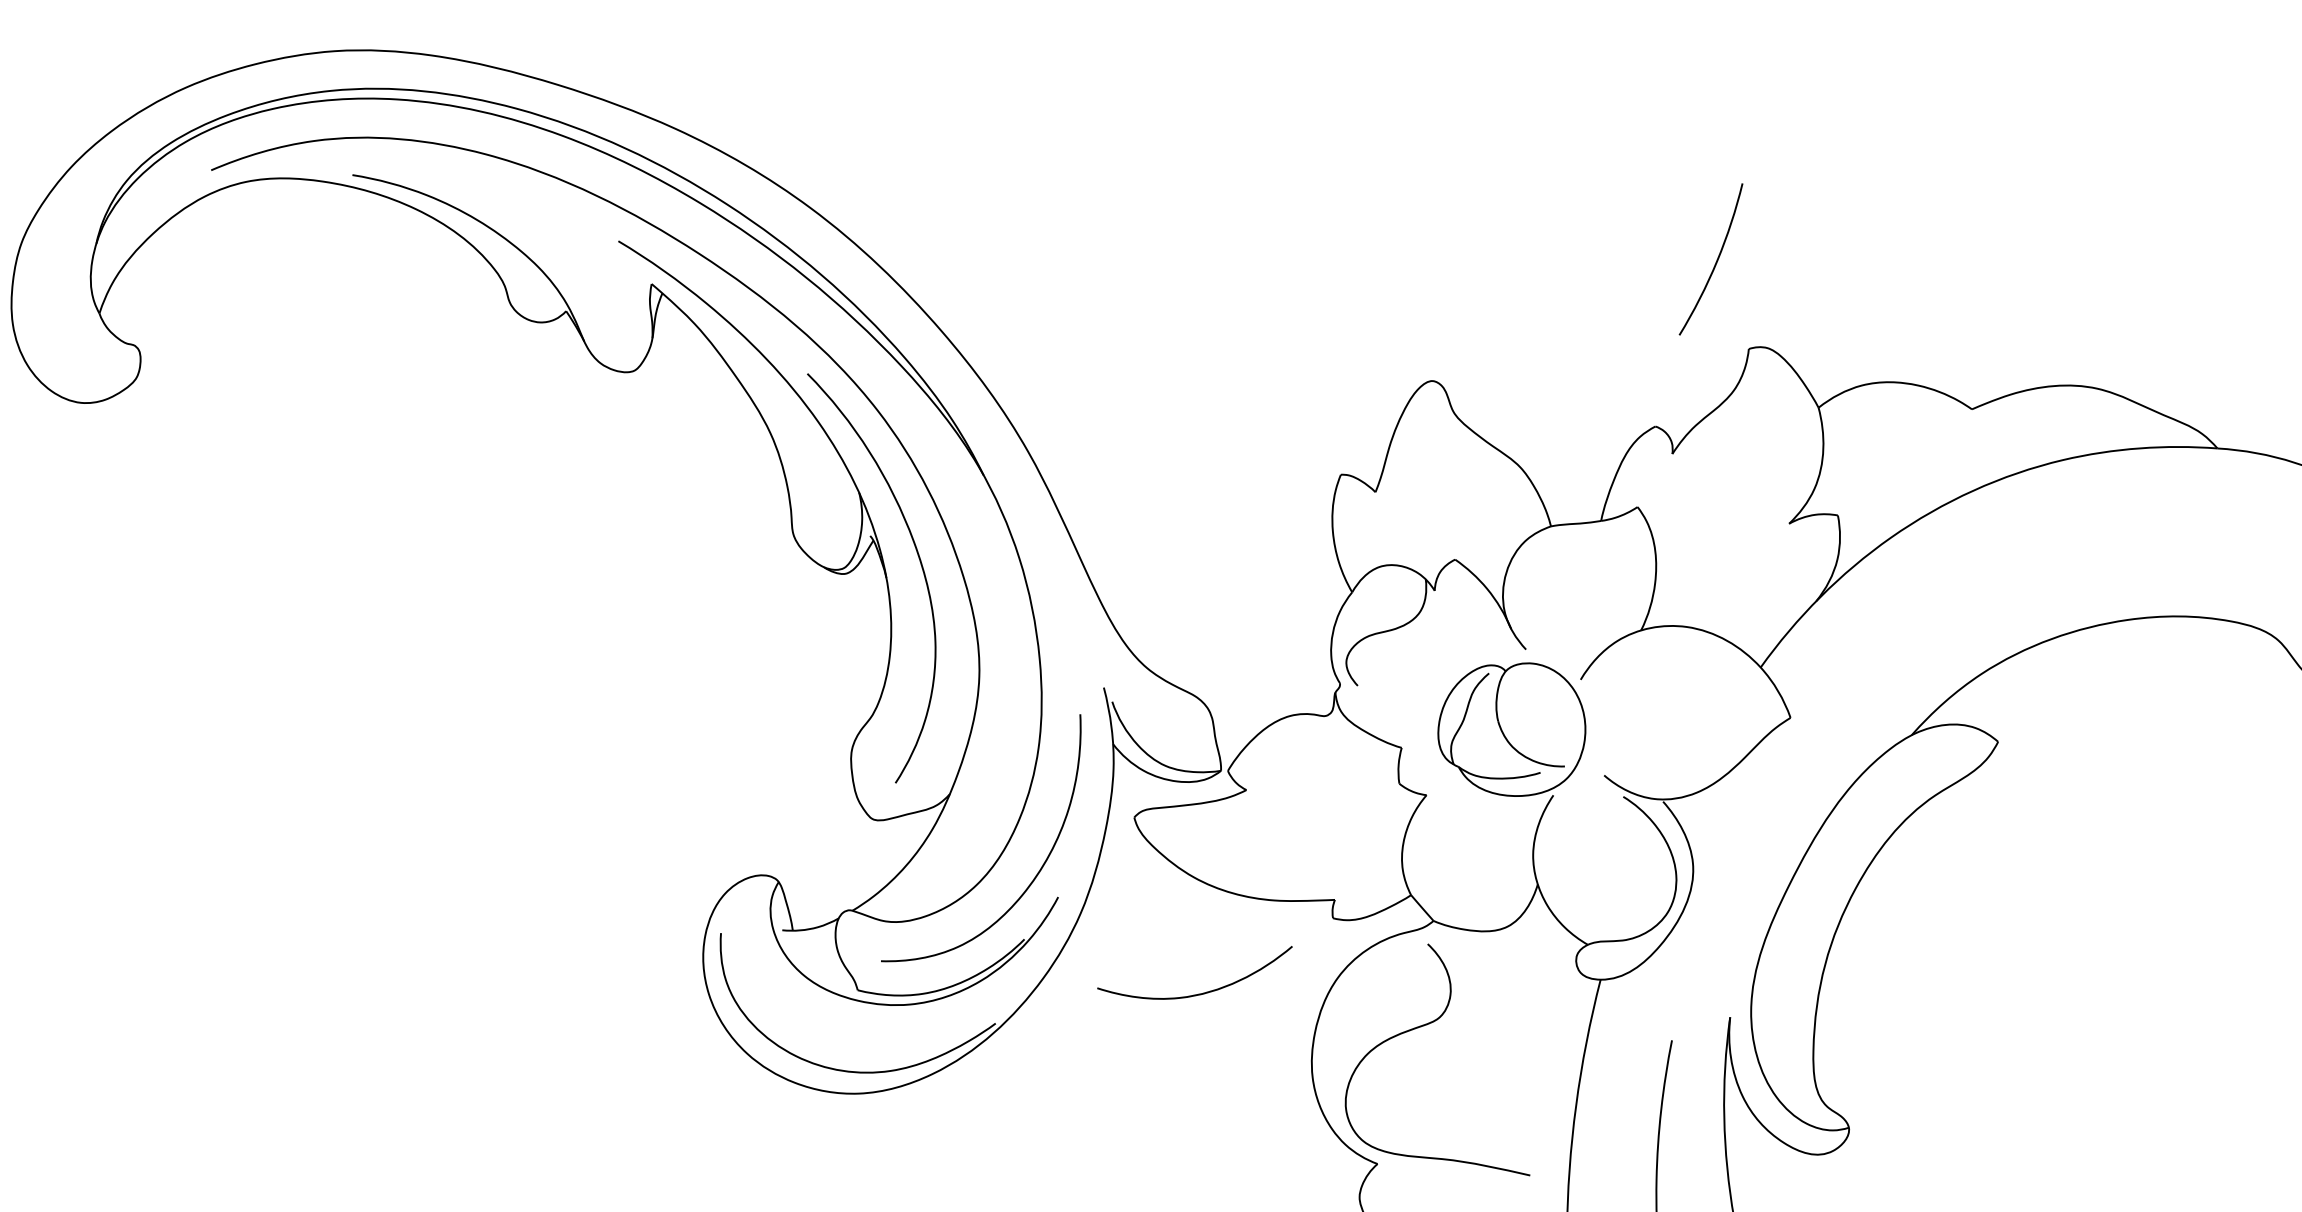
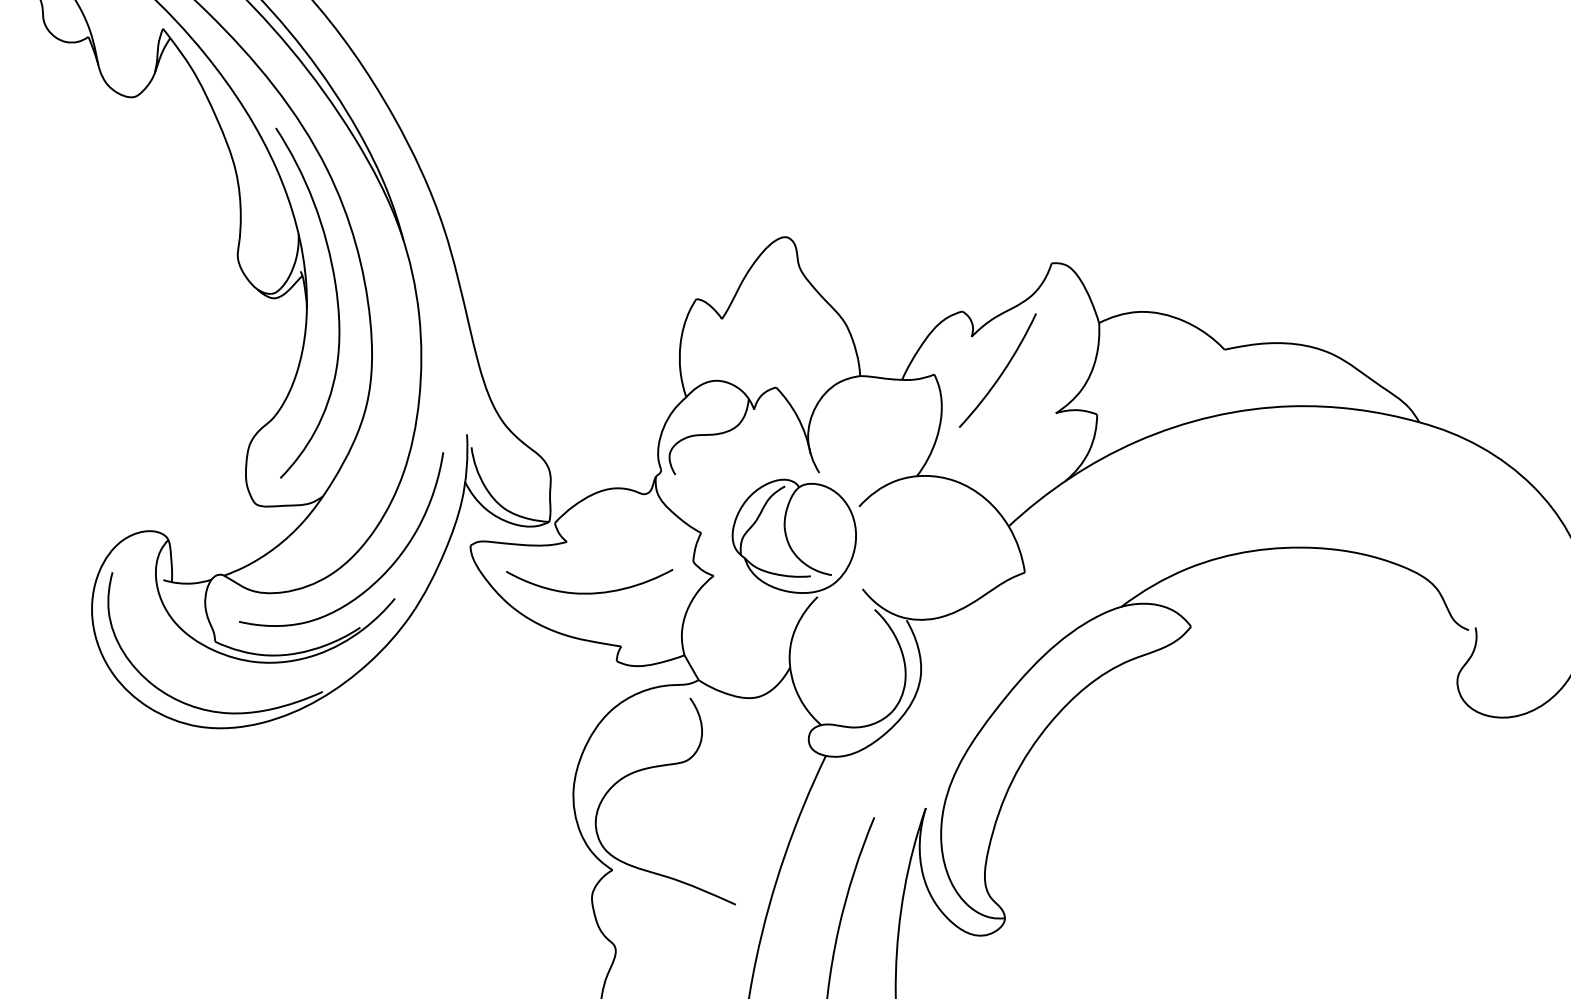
curve: (1715, 262) -> (1000, 373), moved
curve: (1198, 993) -> (588, 592), moved

